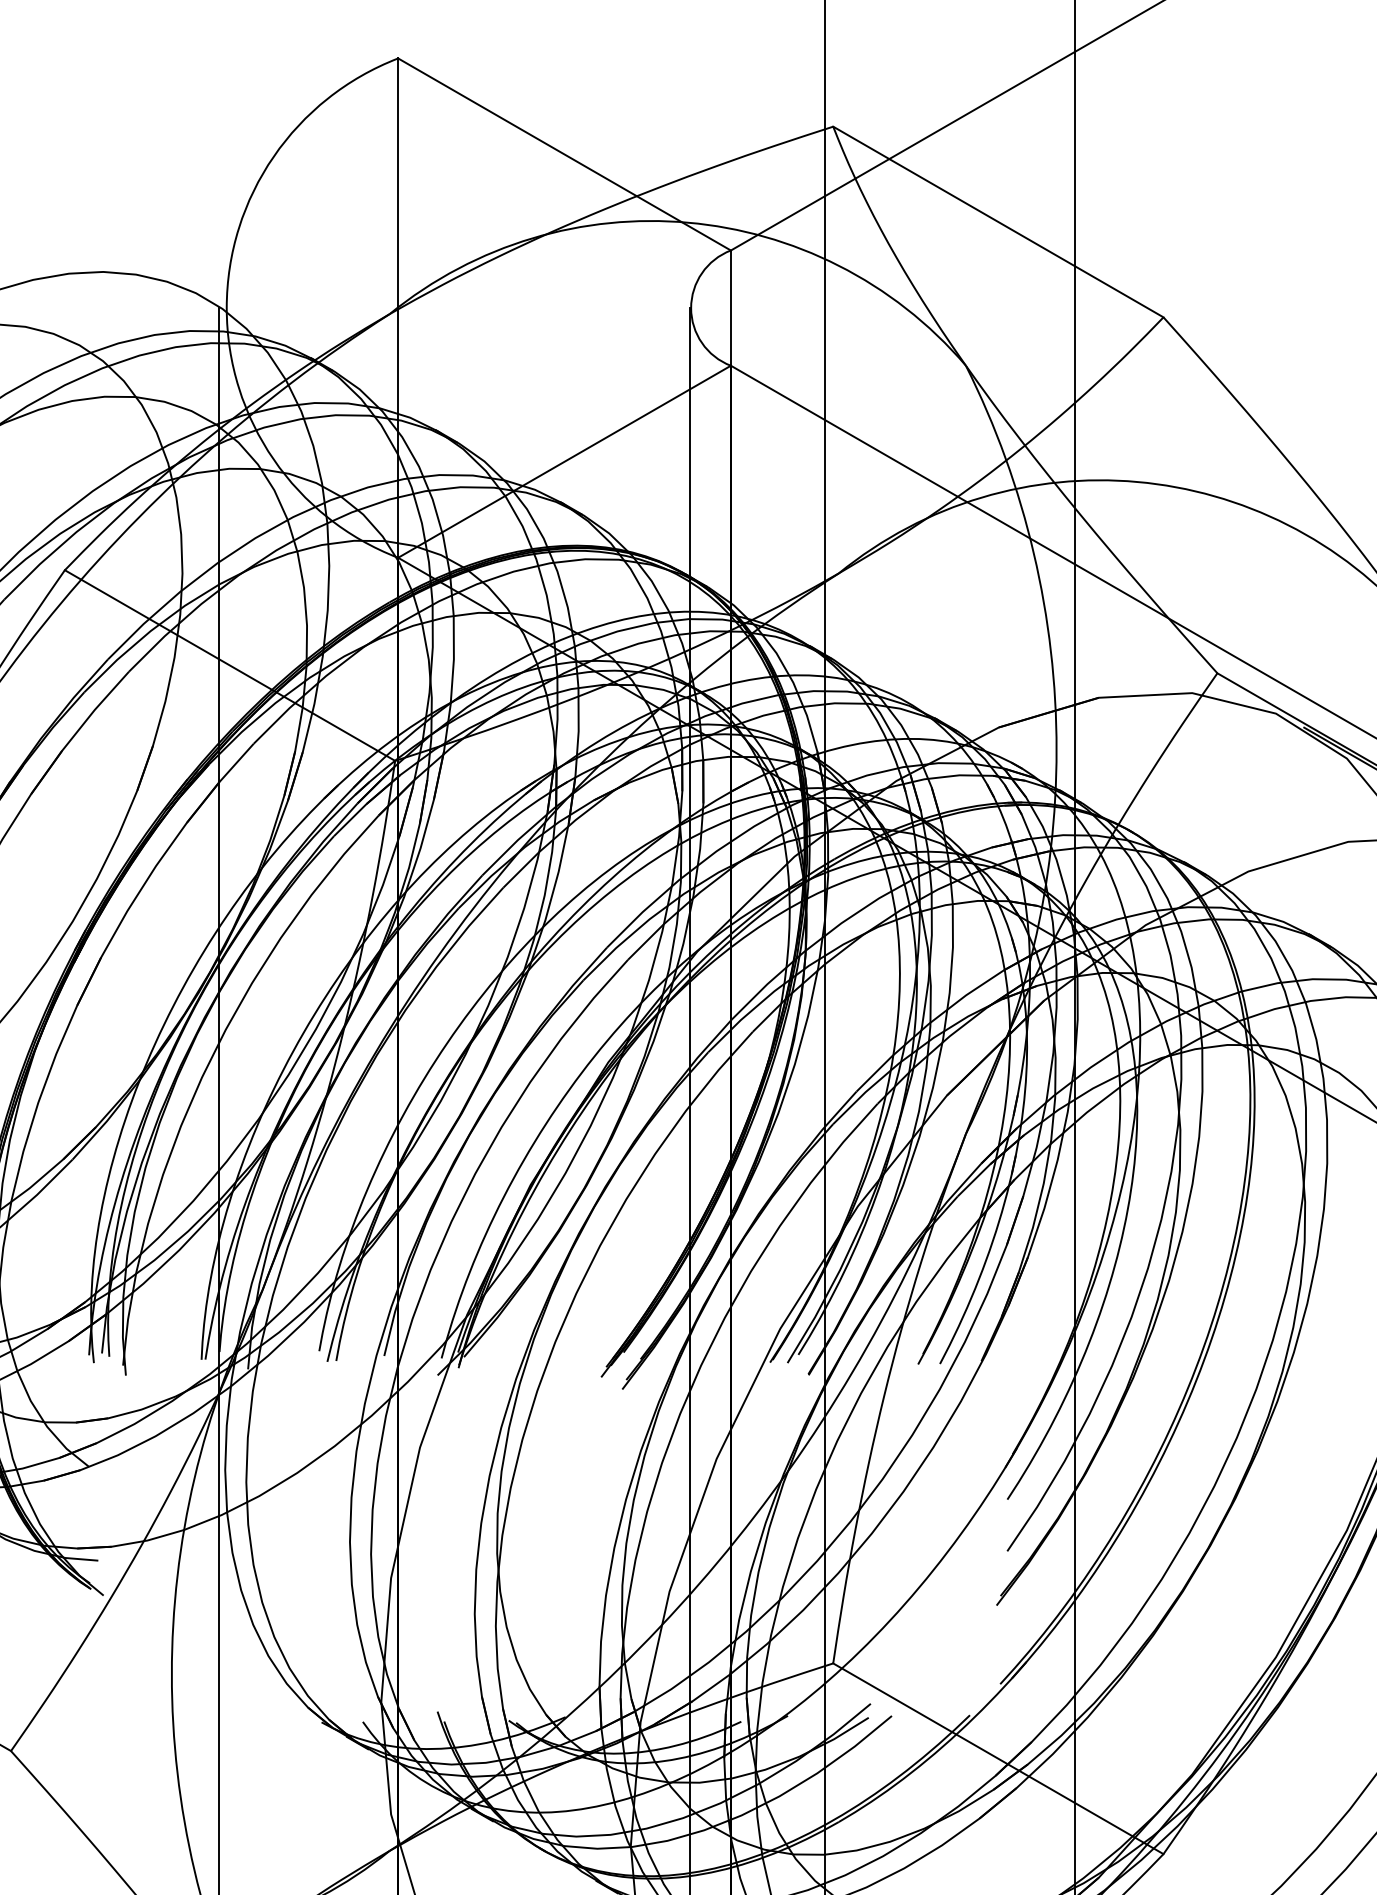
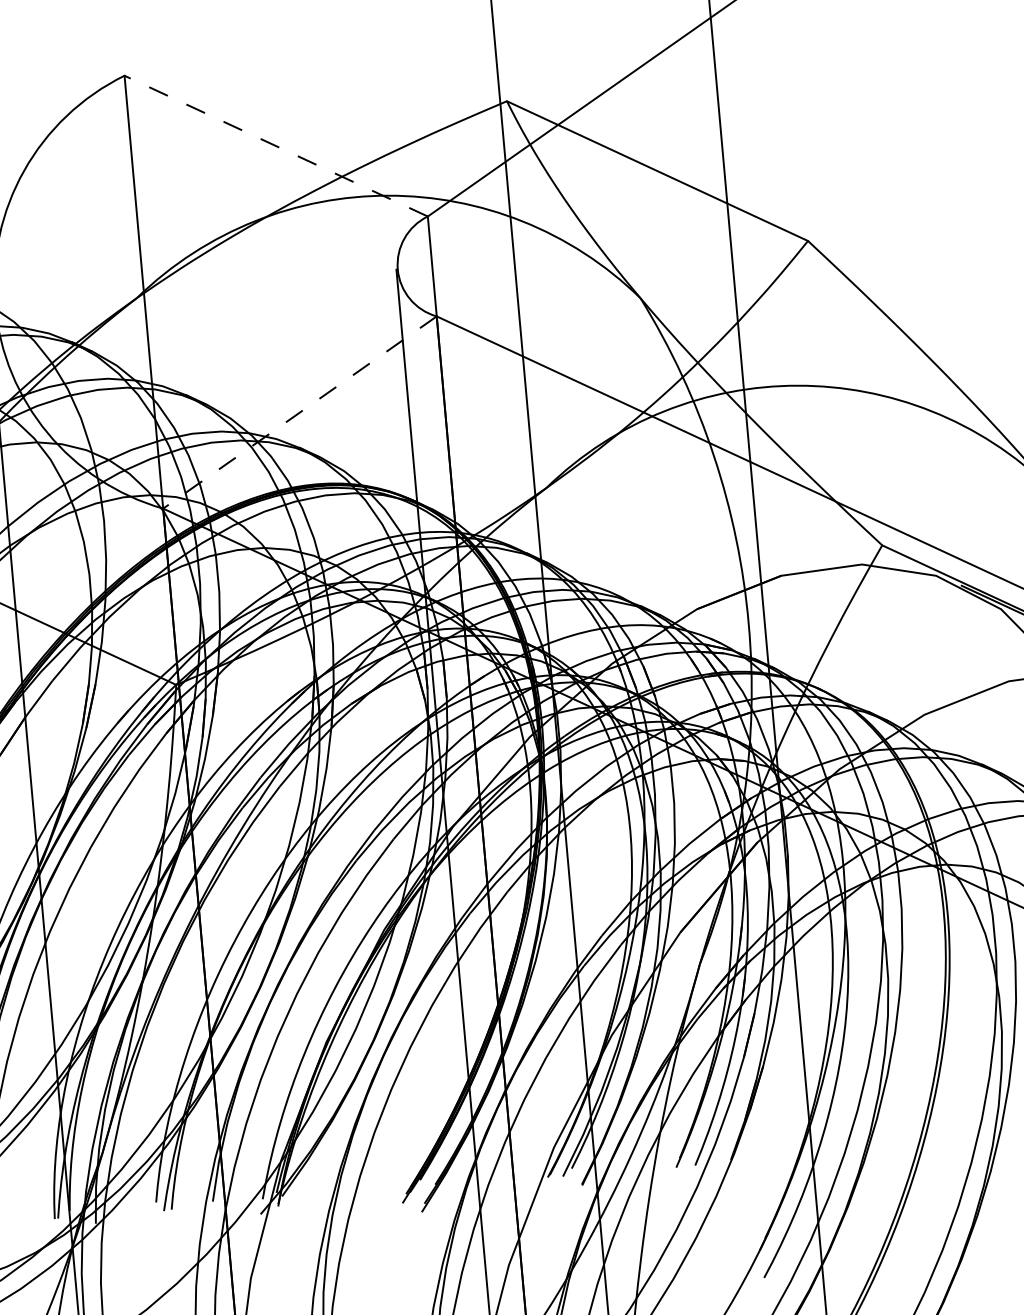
line: (564, 154) -> (276, 146), solid -> dashed
line: (564, 462) -> (299, 413), solid -> dashed

